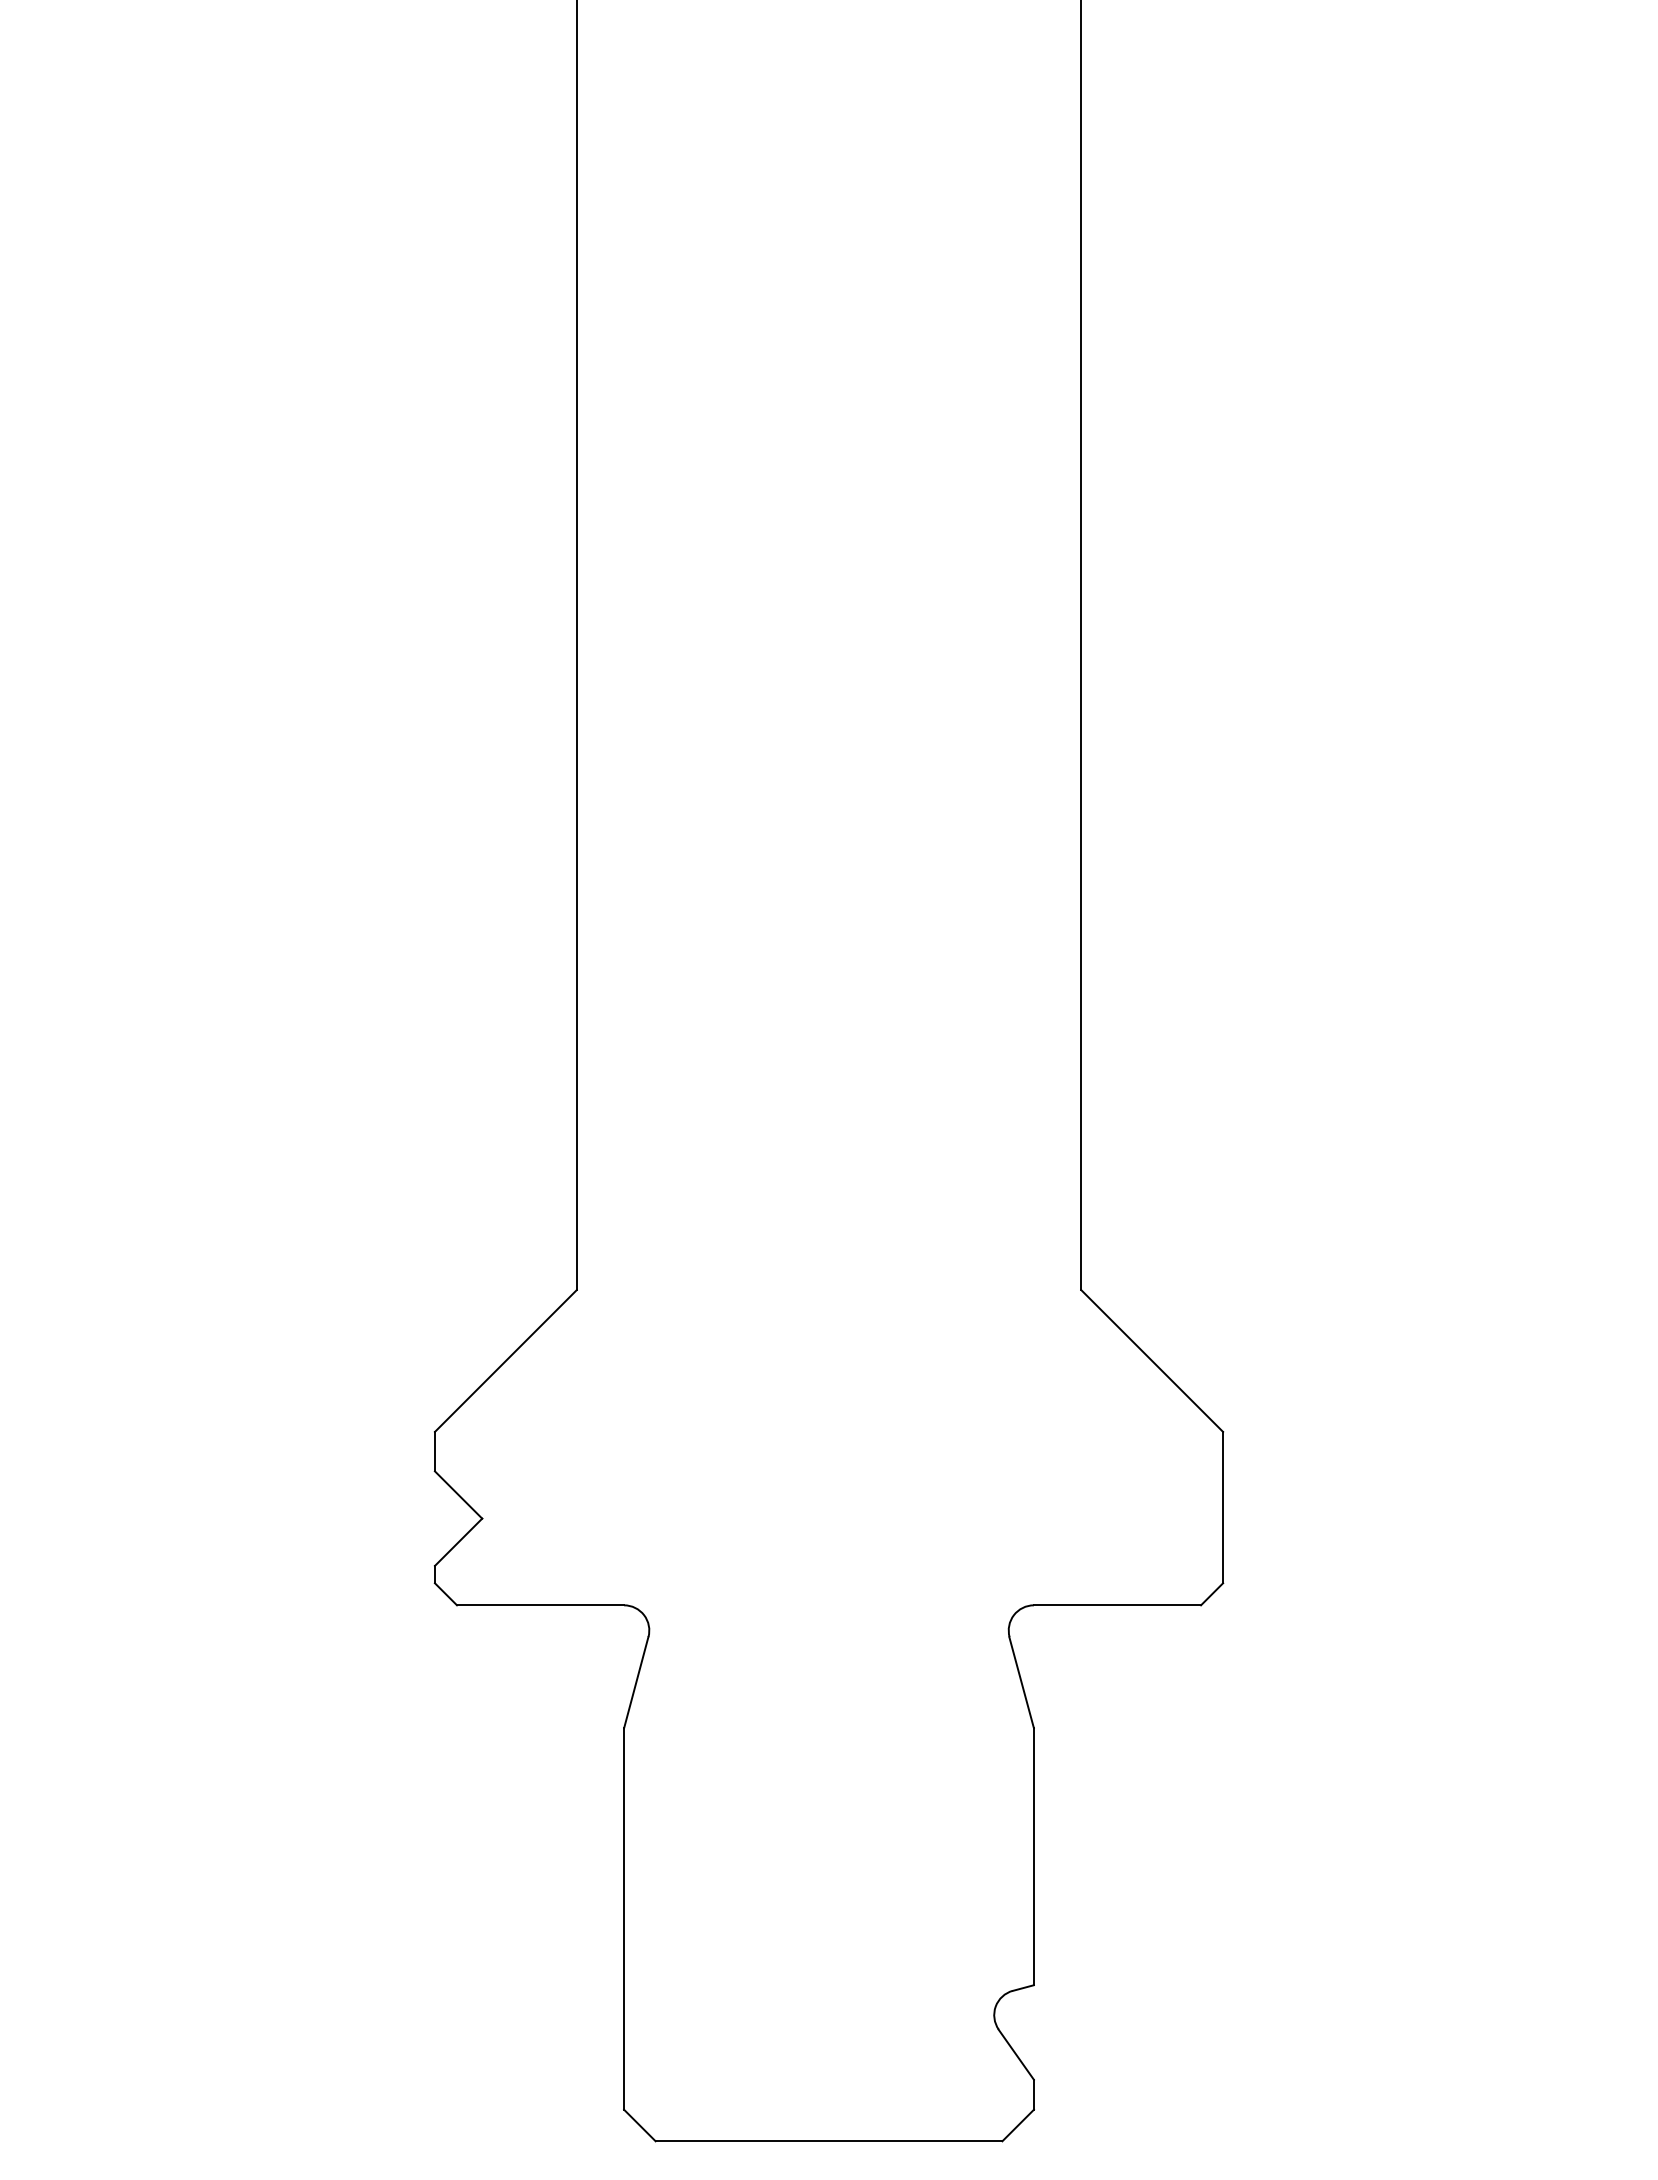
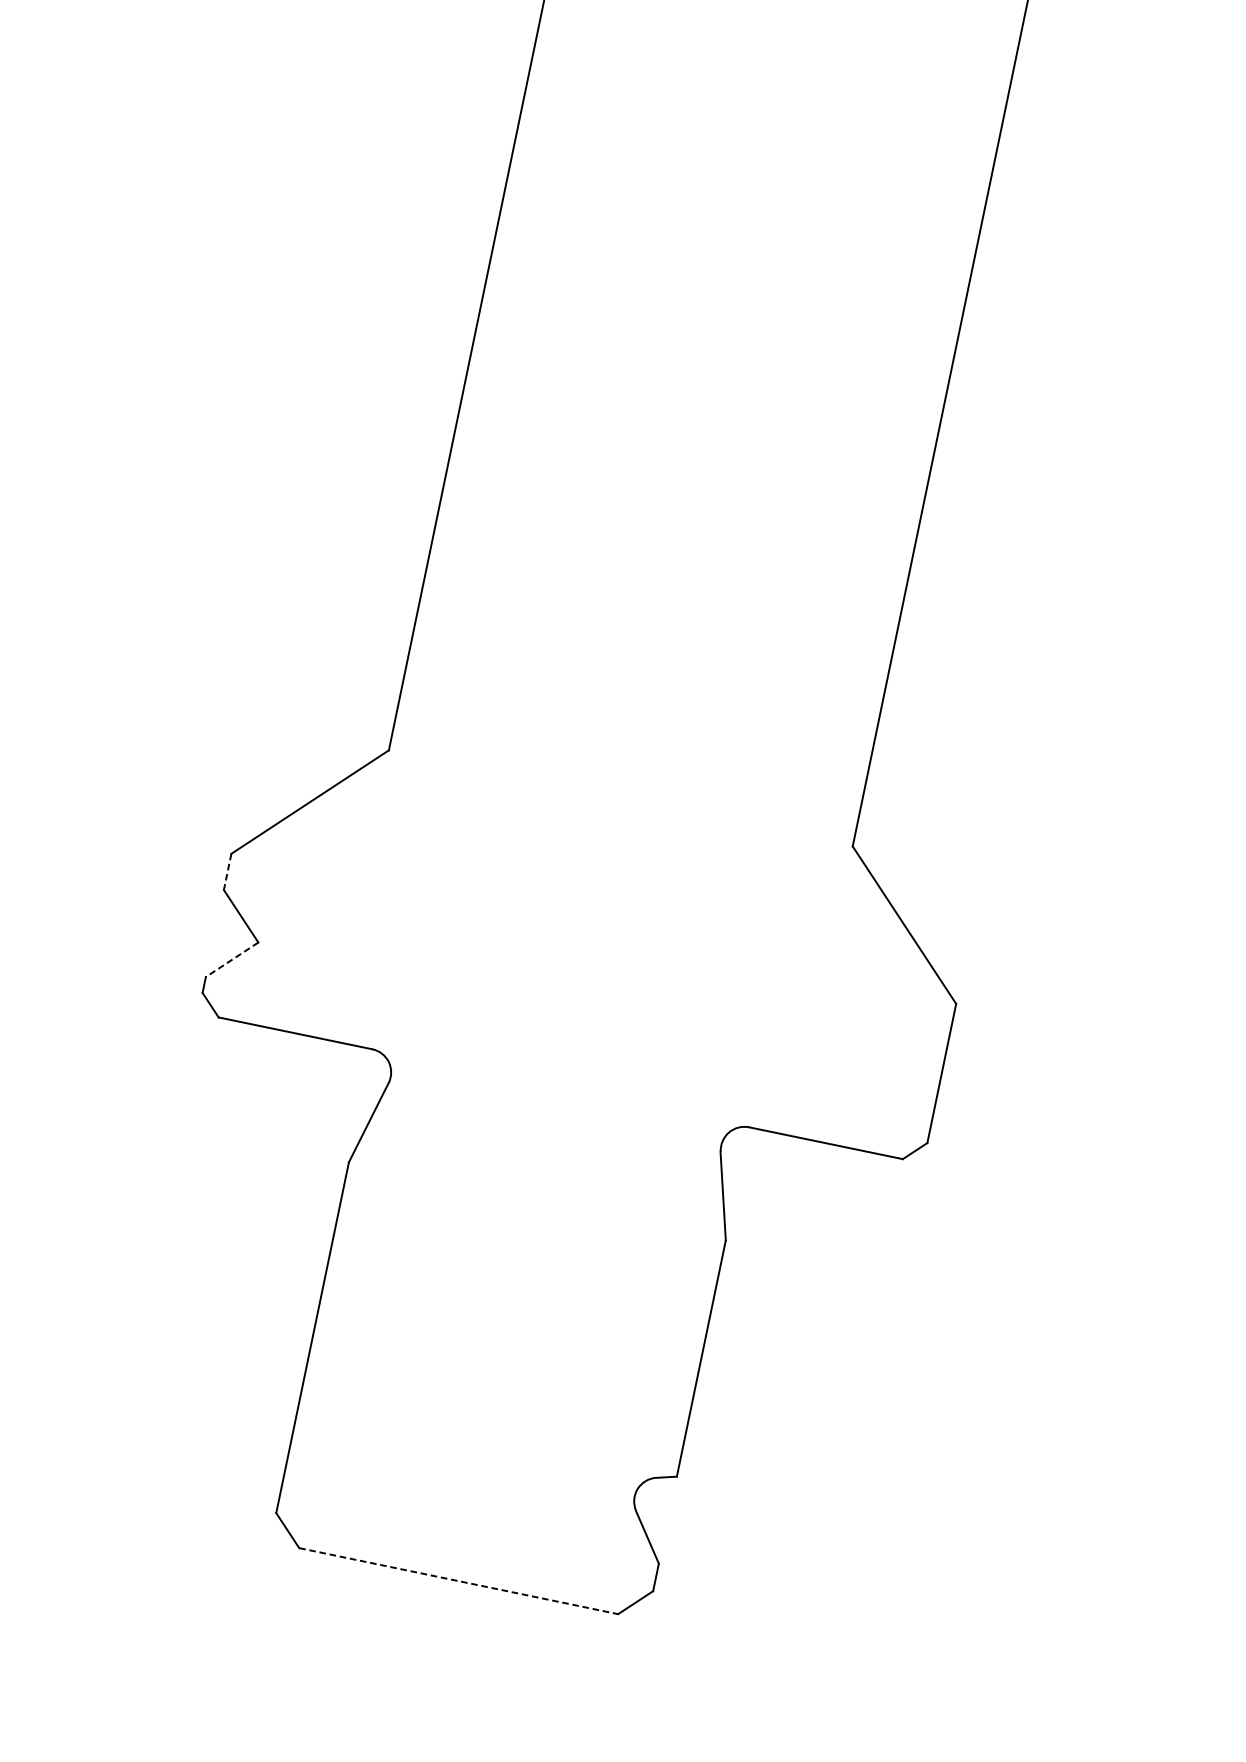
line: (434, 1451) -> (227, 871), solid -> dashed
line: (458, 1542) -> (232, 959), solid -> dashed
line: (829, 2141) -> (459, 1581), solid -> dashed

